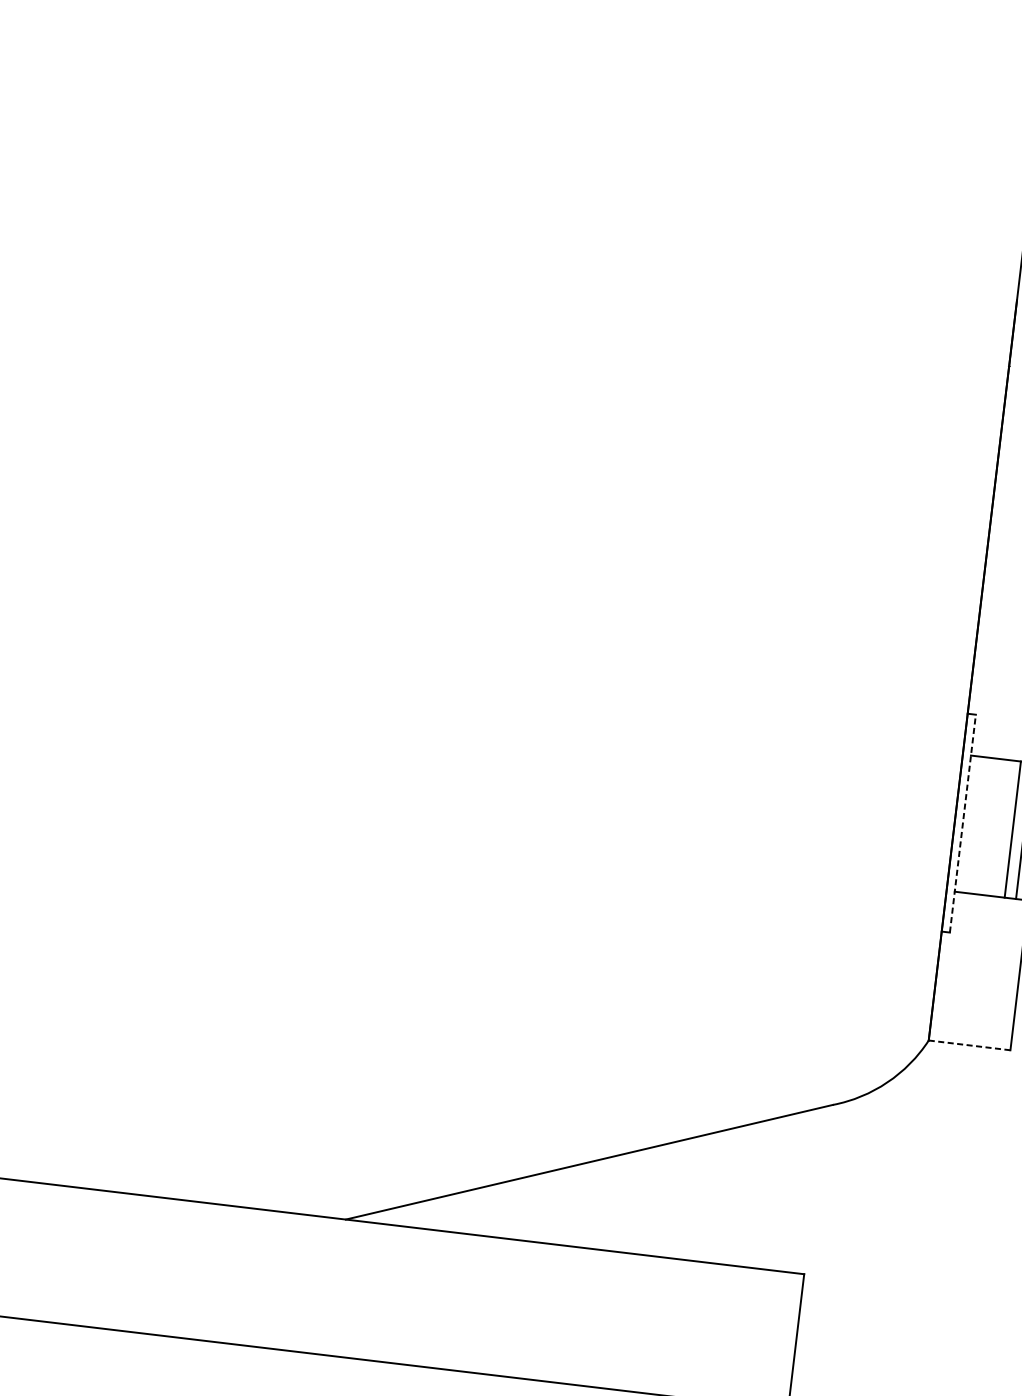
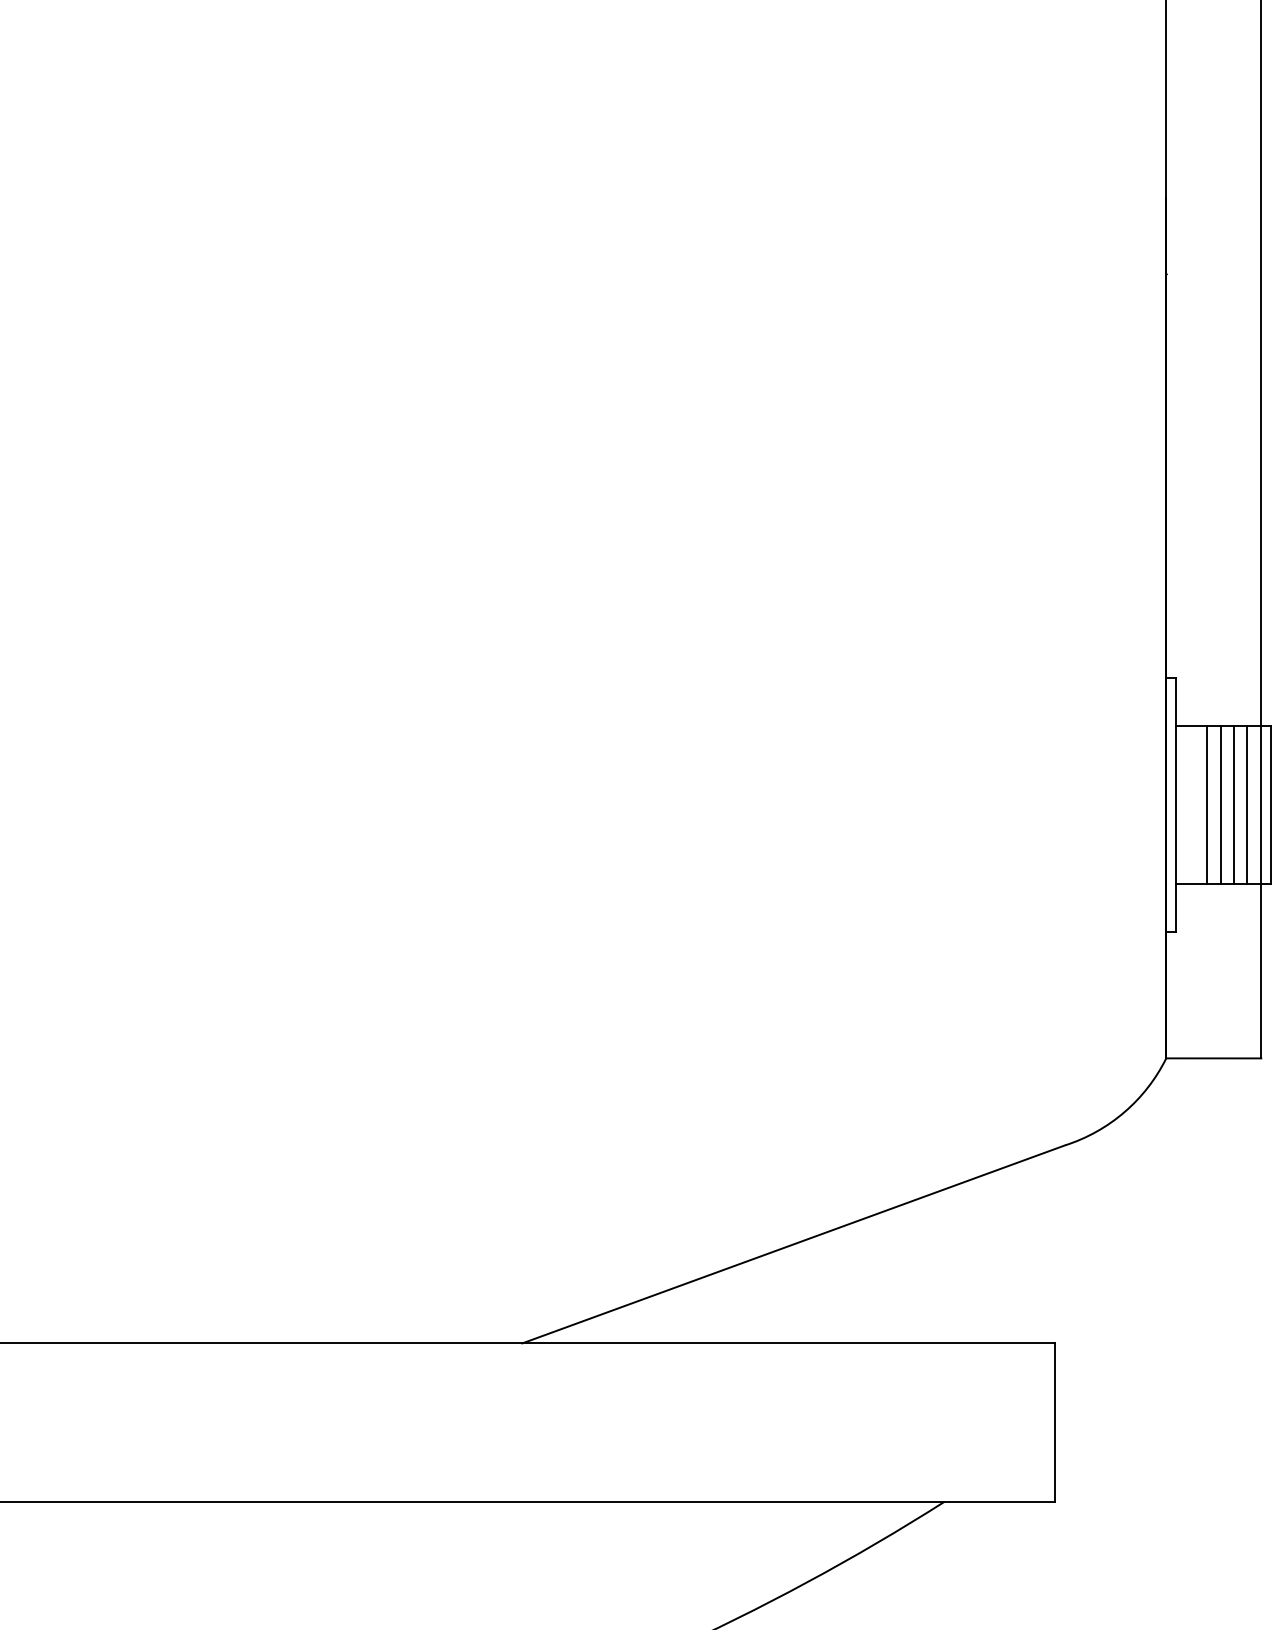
line: (962, 824) -> (1175, 805), dashed -> solid
line: (990, 826) -> (1207, 804), added
line: (1001, 827) -> (1220, 804), added
line: (969, 1045) -> (1213, 1058), dashed -> solid

